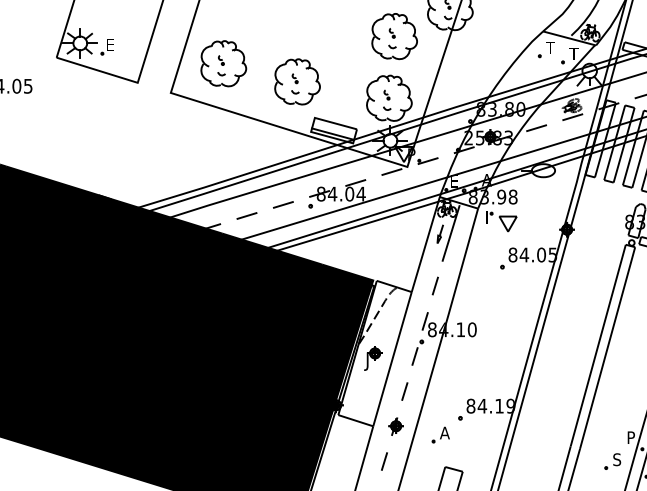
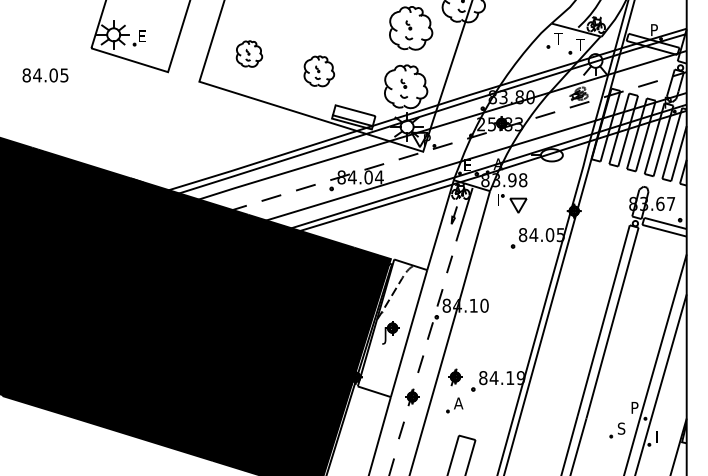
part: (223, 63) -> (249, 53), size x0.6
part: (297, 82) -> (319, 71), size x0.7
part: (441, 405) -> (455, 377), added

